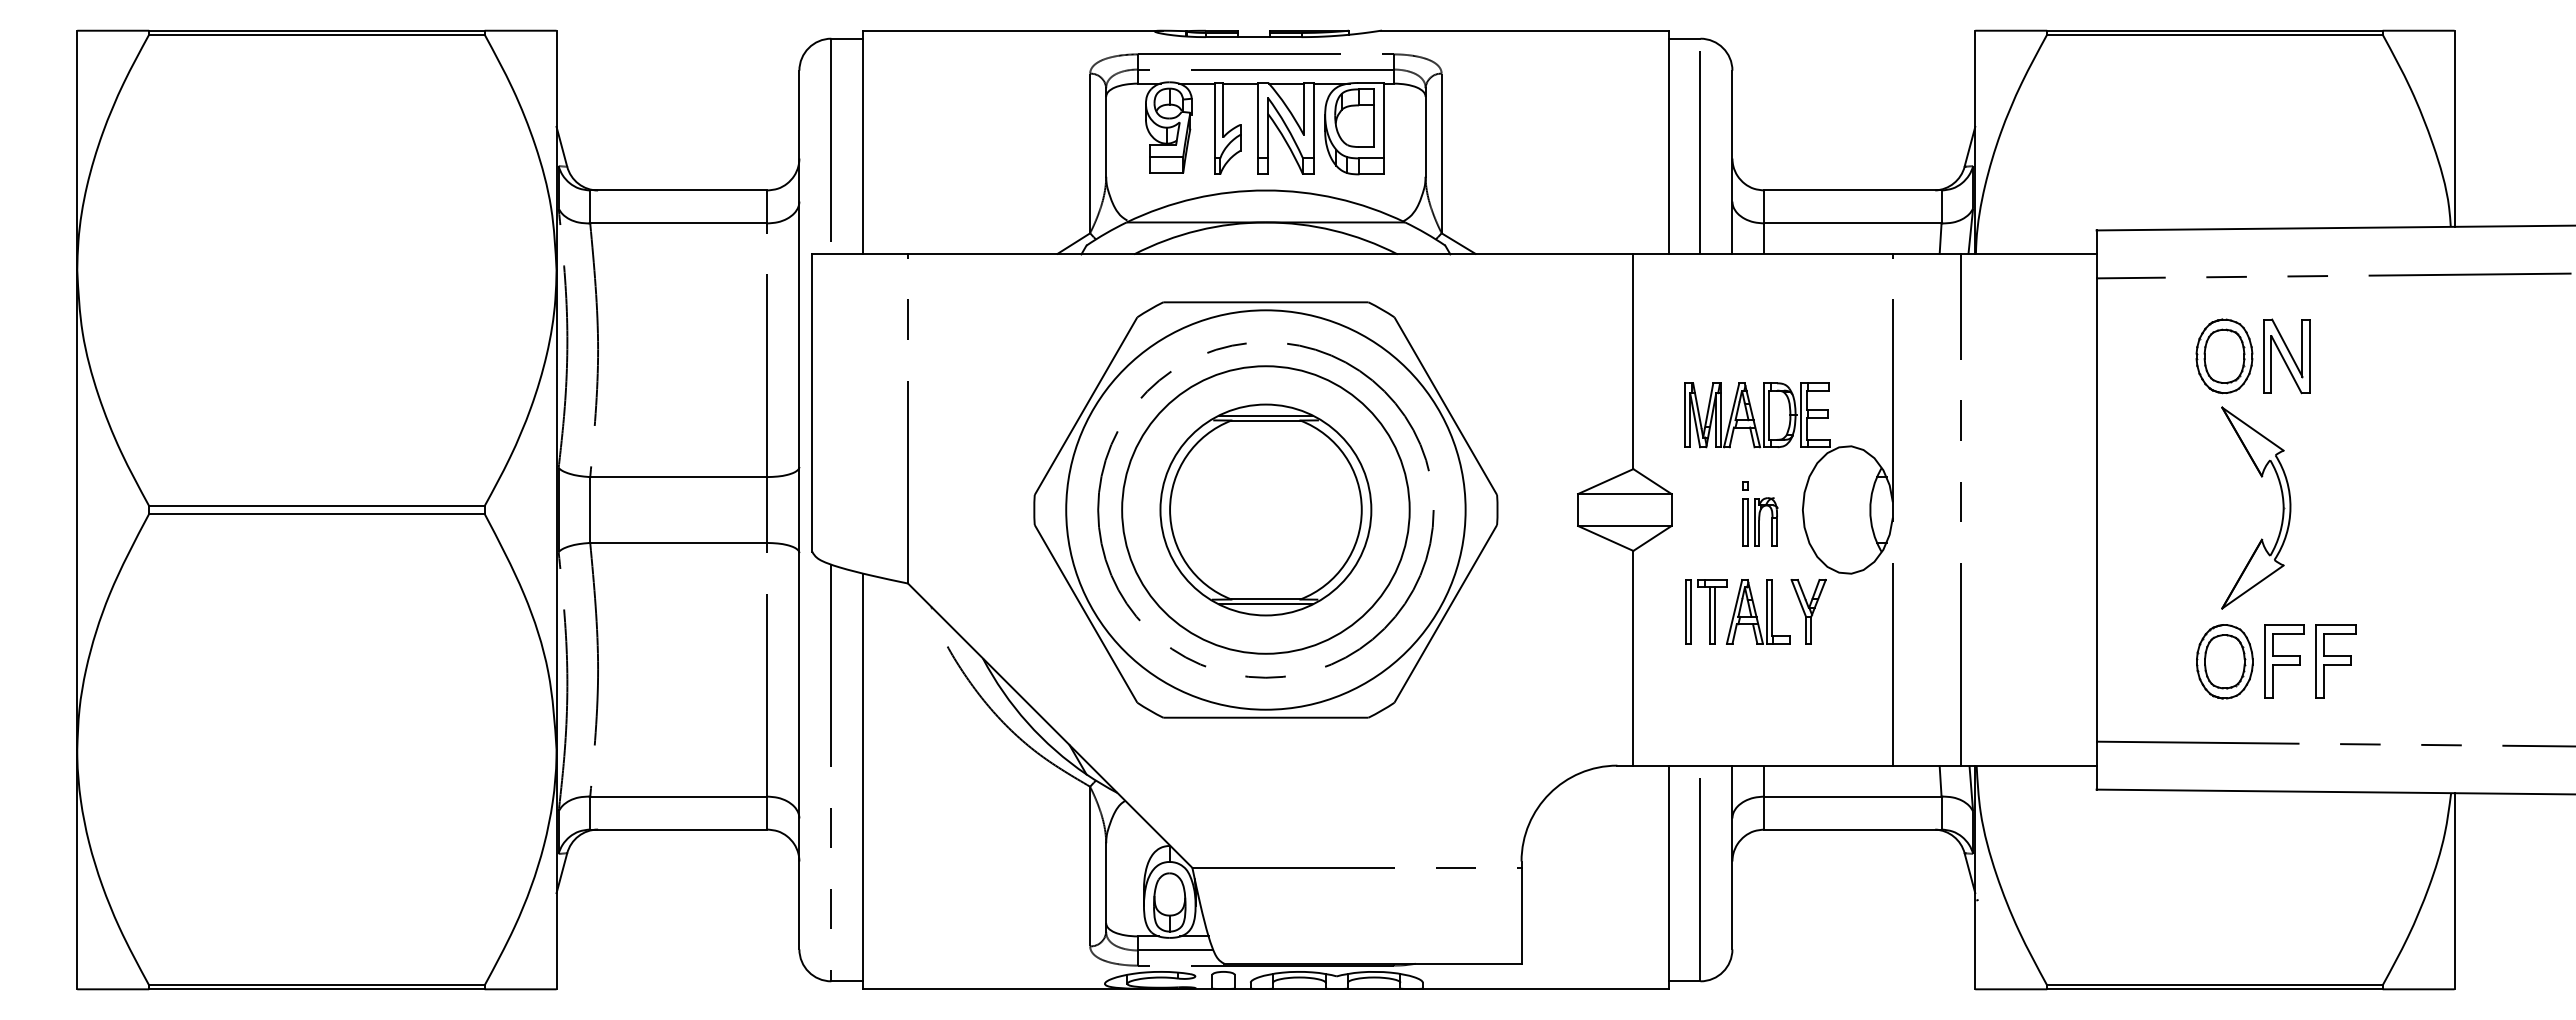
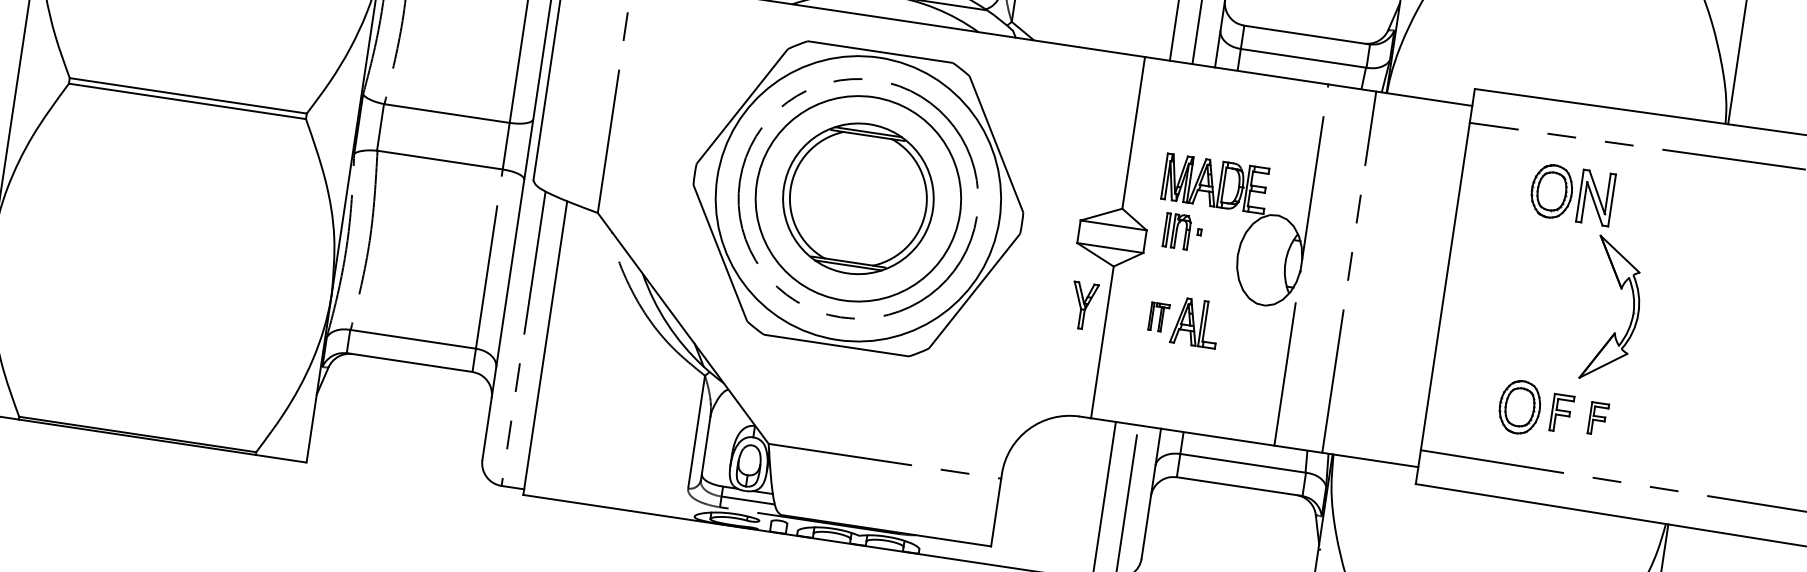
part: (2282, 507) -> (1632, 312), moved
part: (1760, 521) -> (1177, 230), moved
part: (1706, 611) -> (1158, 317), size x0.6
part: (1808, 611) -> (1083, 305), moved
part: (2284, 661) -> (1562, 413), size x0.7
part: (2335, 661) -> (1598, 418), size x0.6

